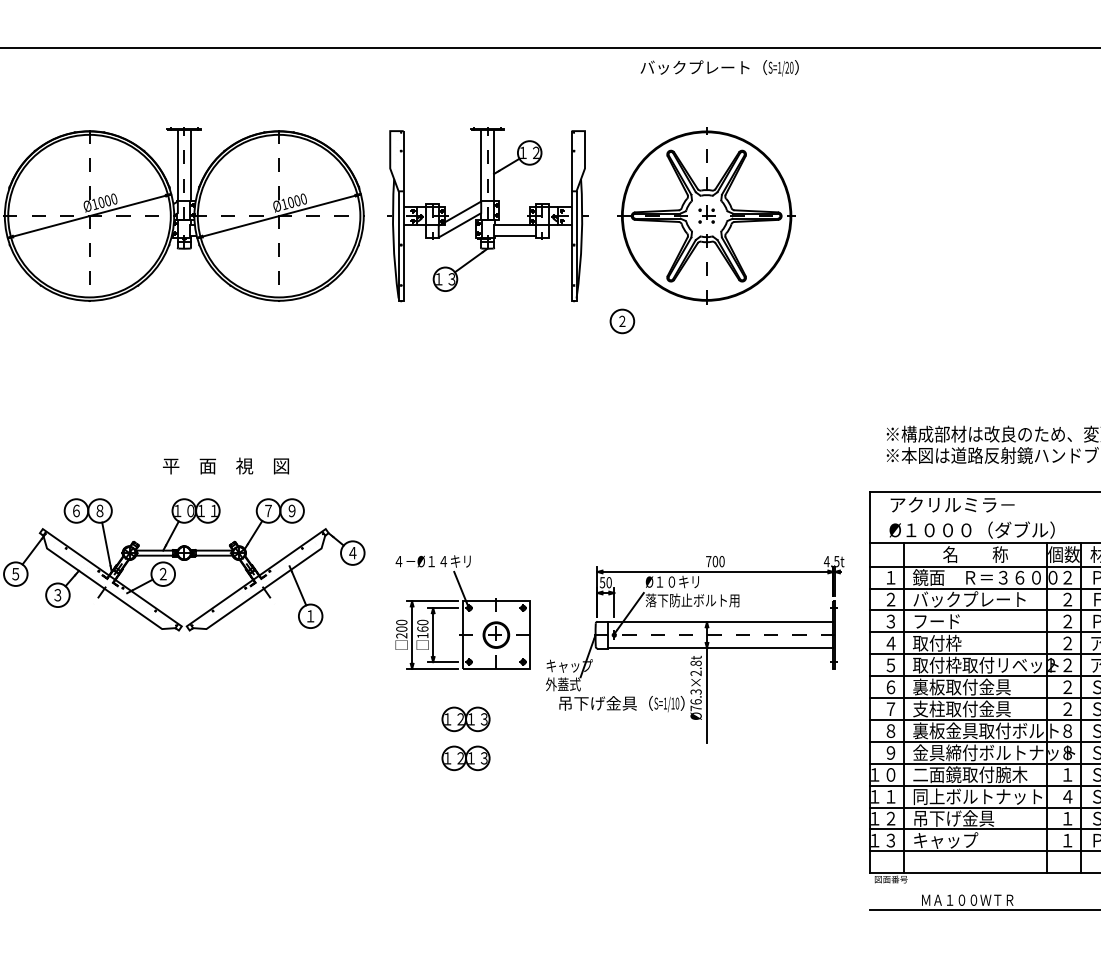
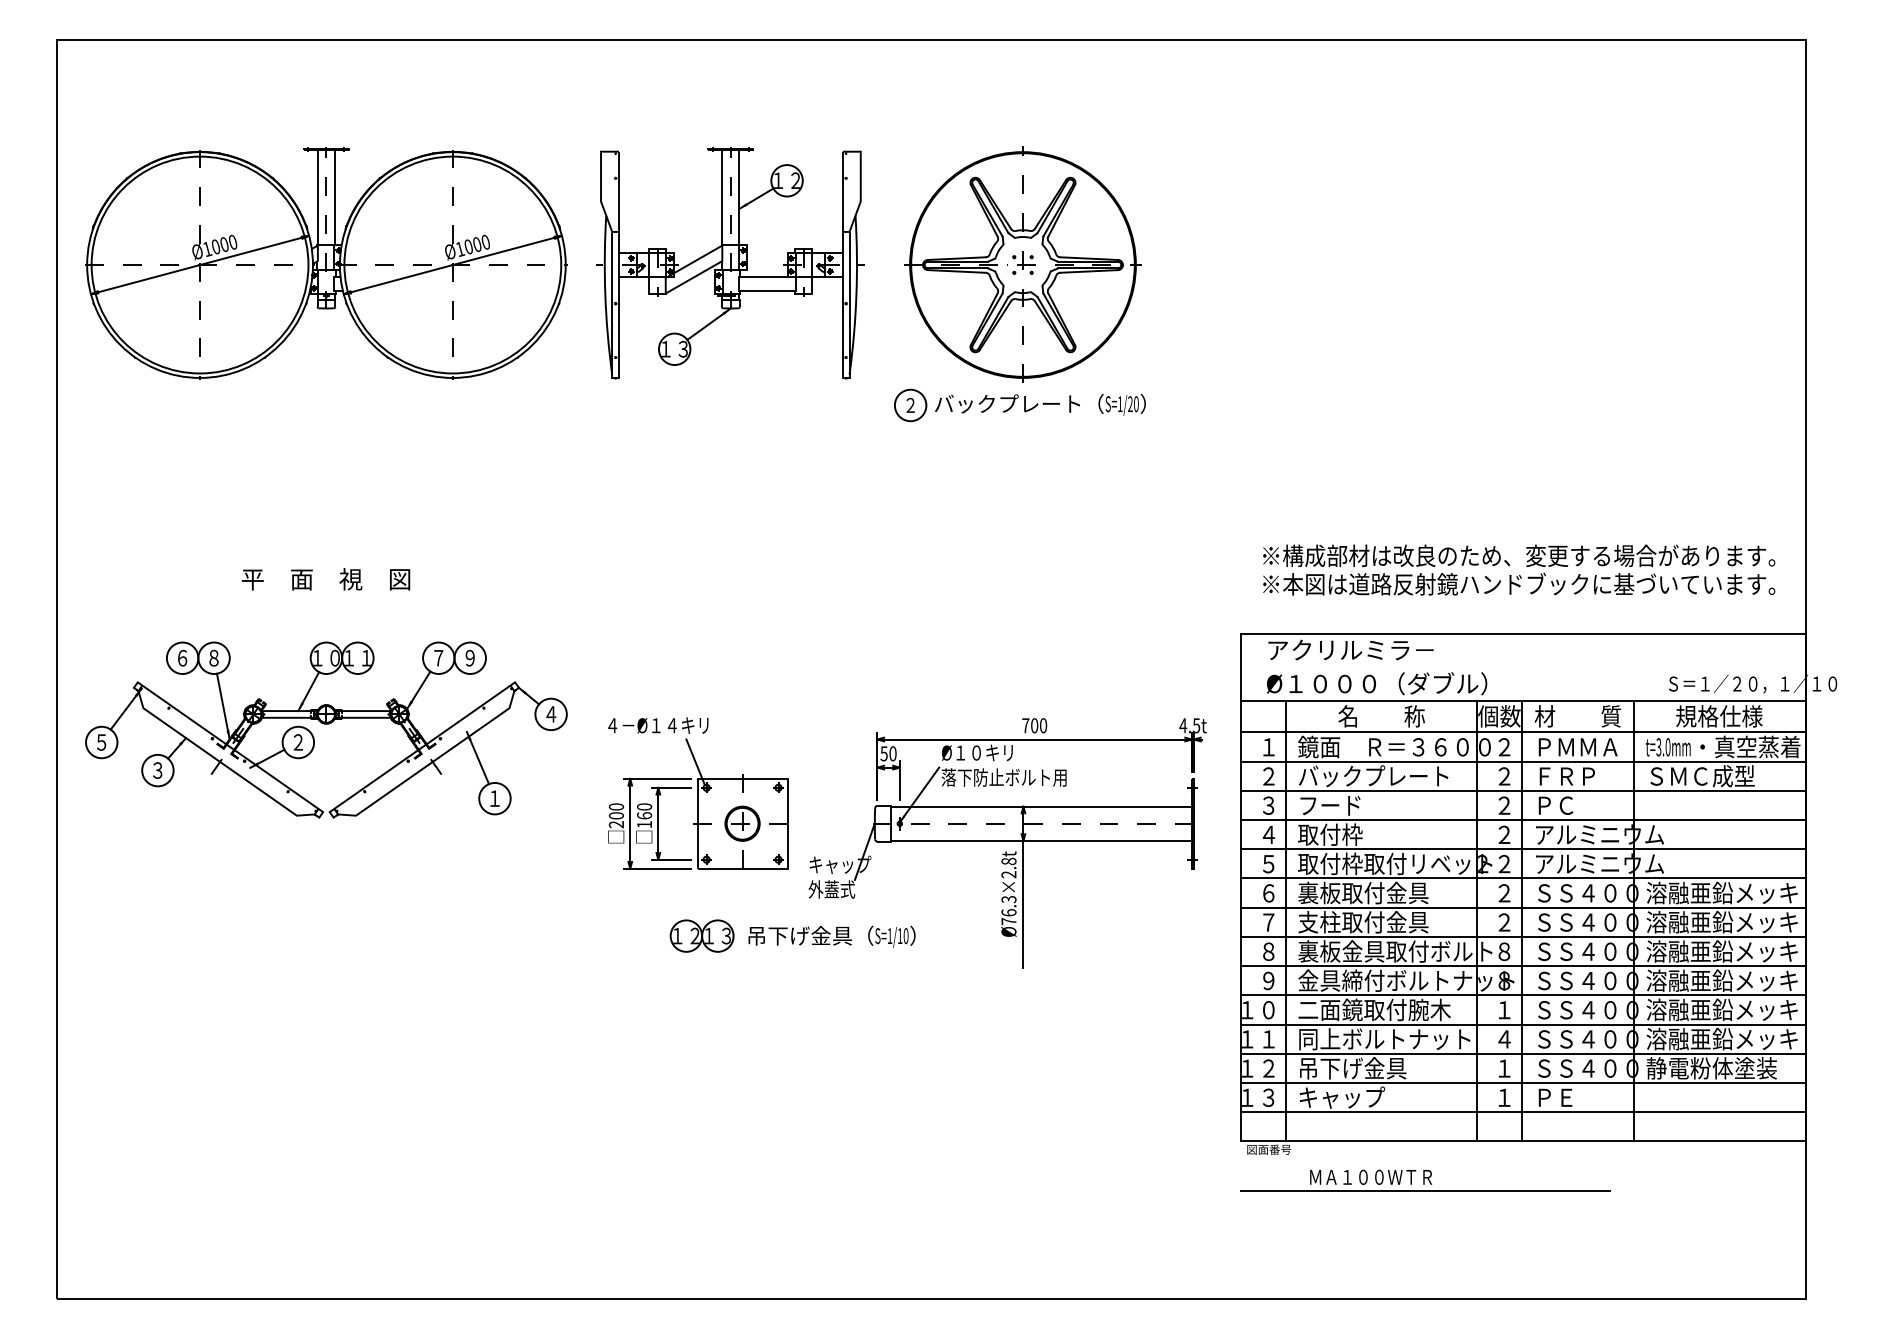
text: (719, 68) -> (1040, 404), moved
text: (226, 466) -> (326, 579), moved
text: (621, 703) -> (831, 936), moved
part: (465, 757) -> (701, 987), removed

